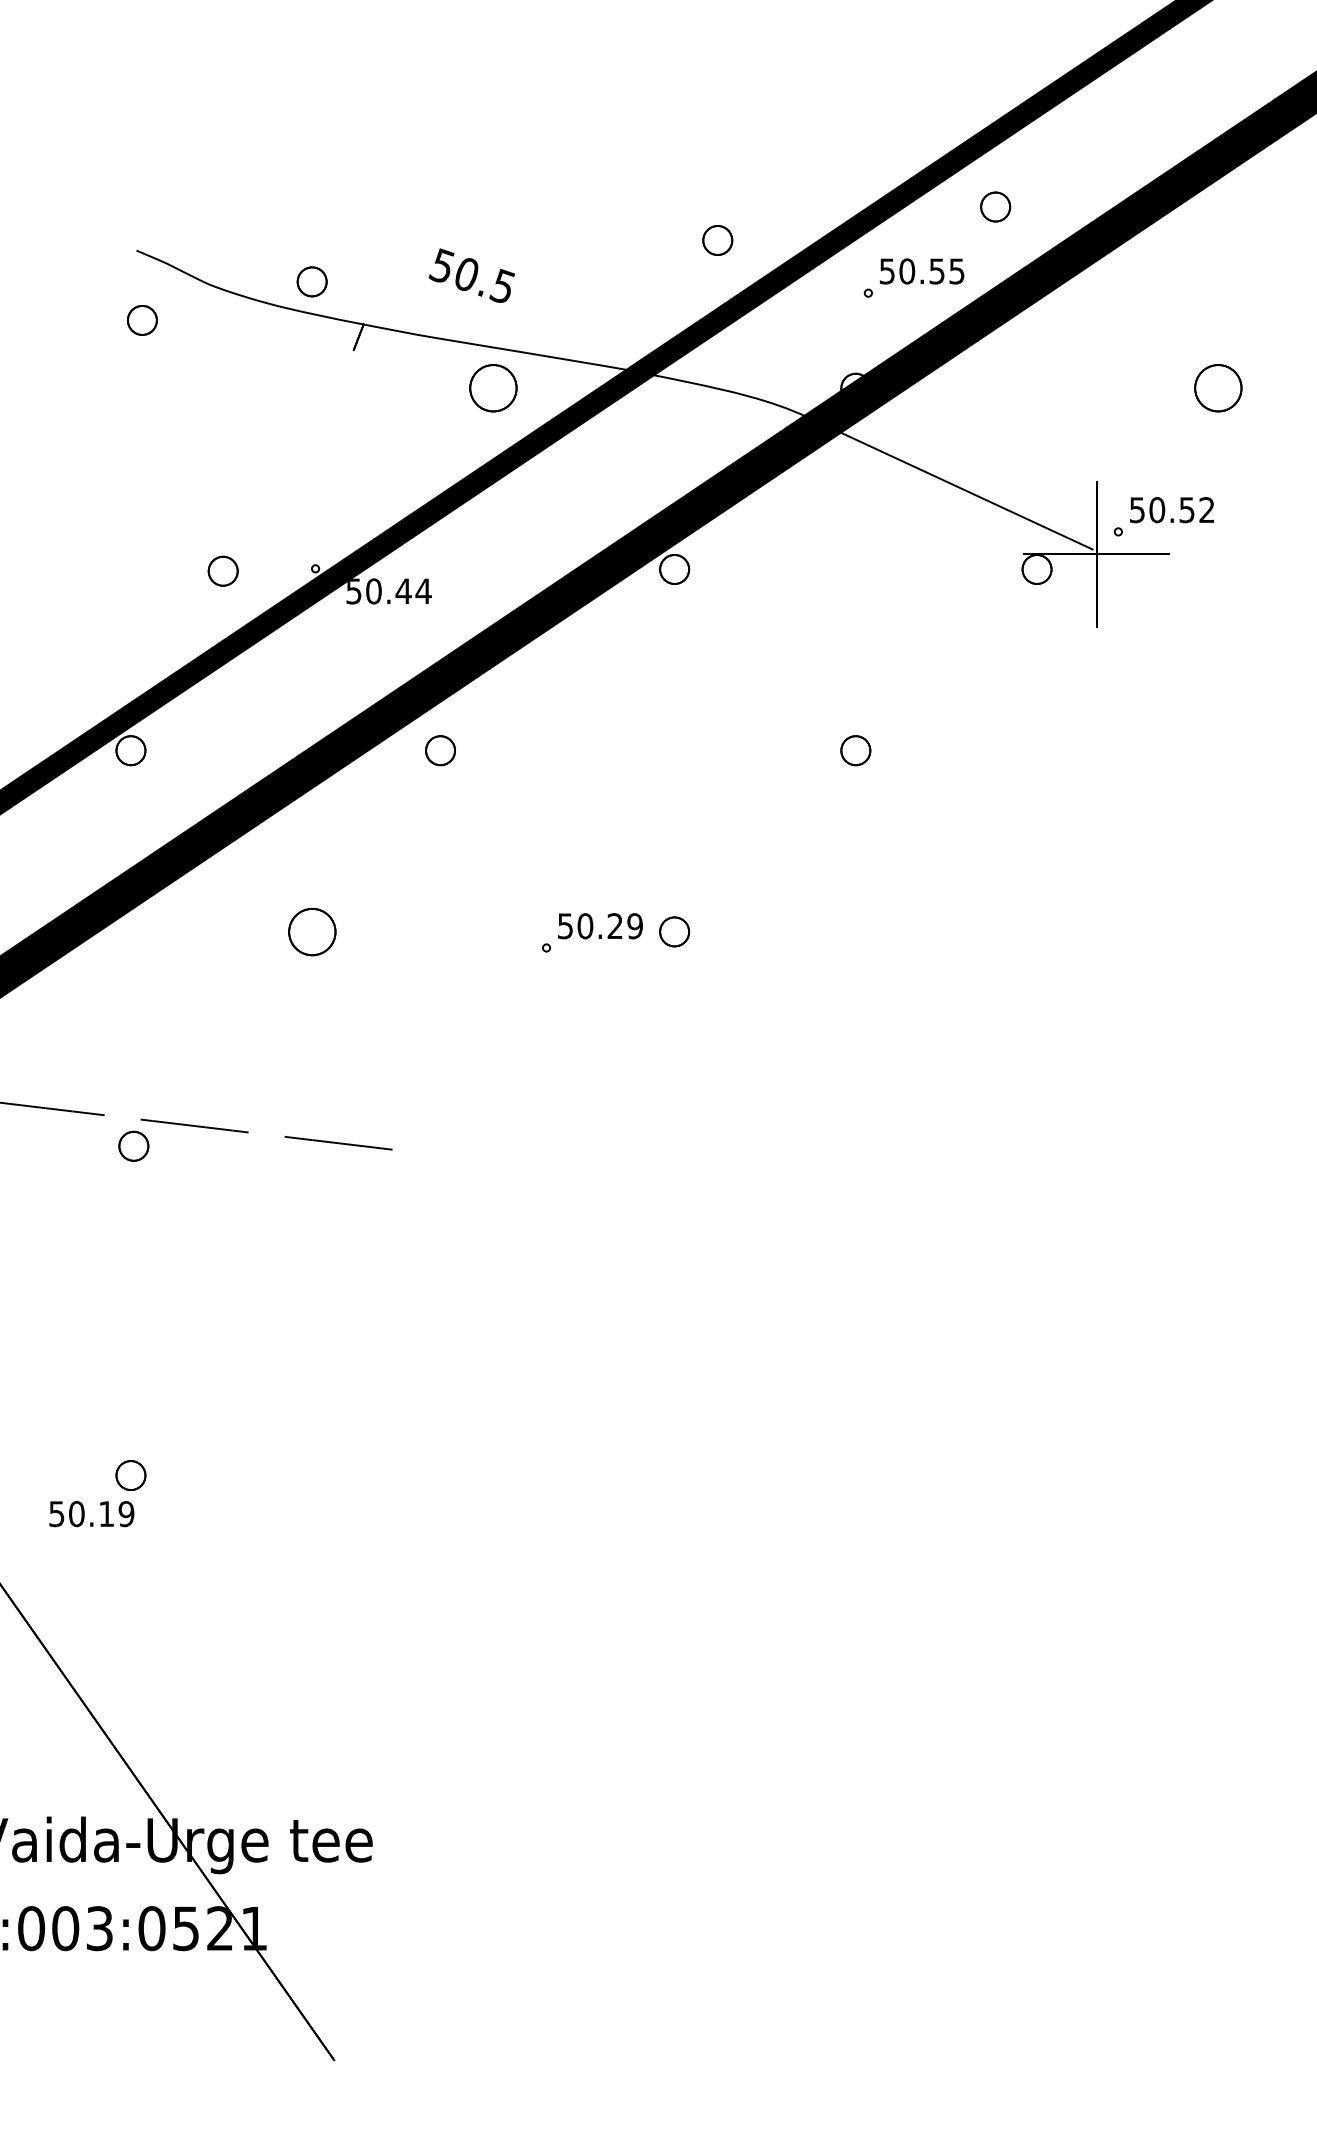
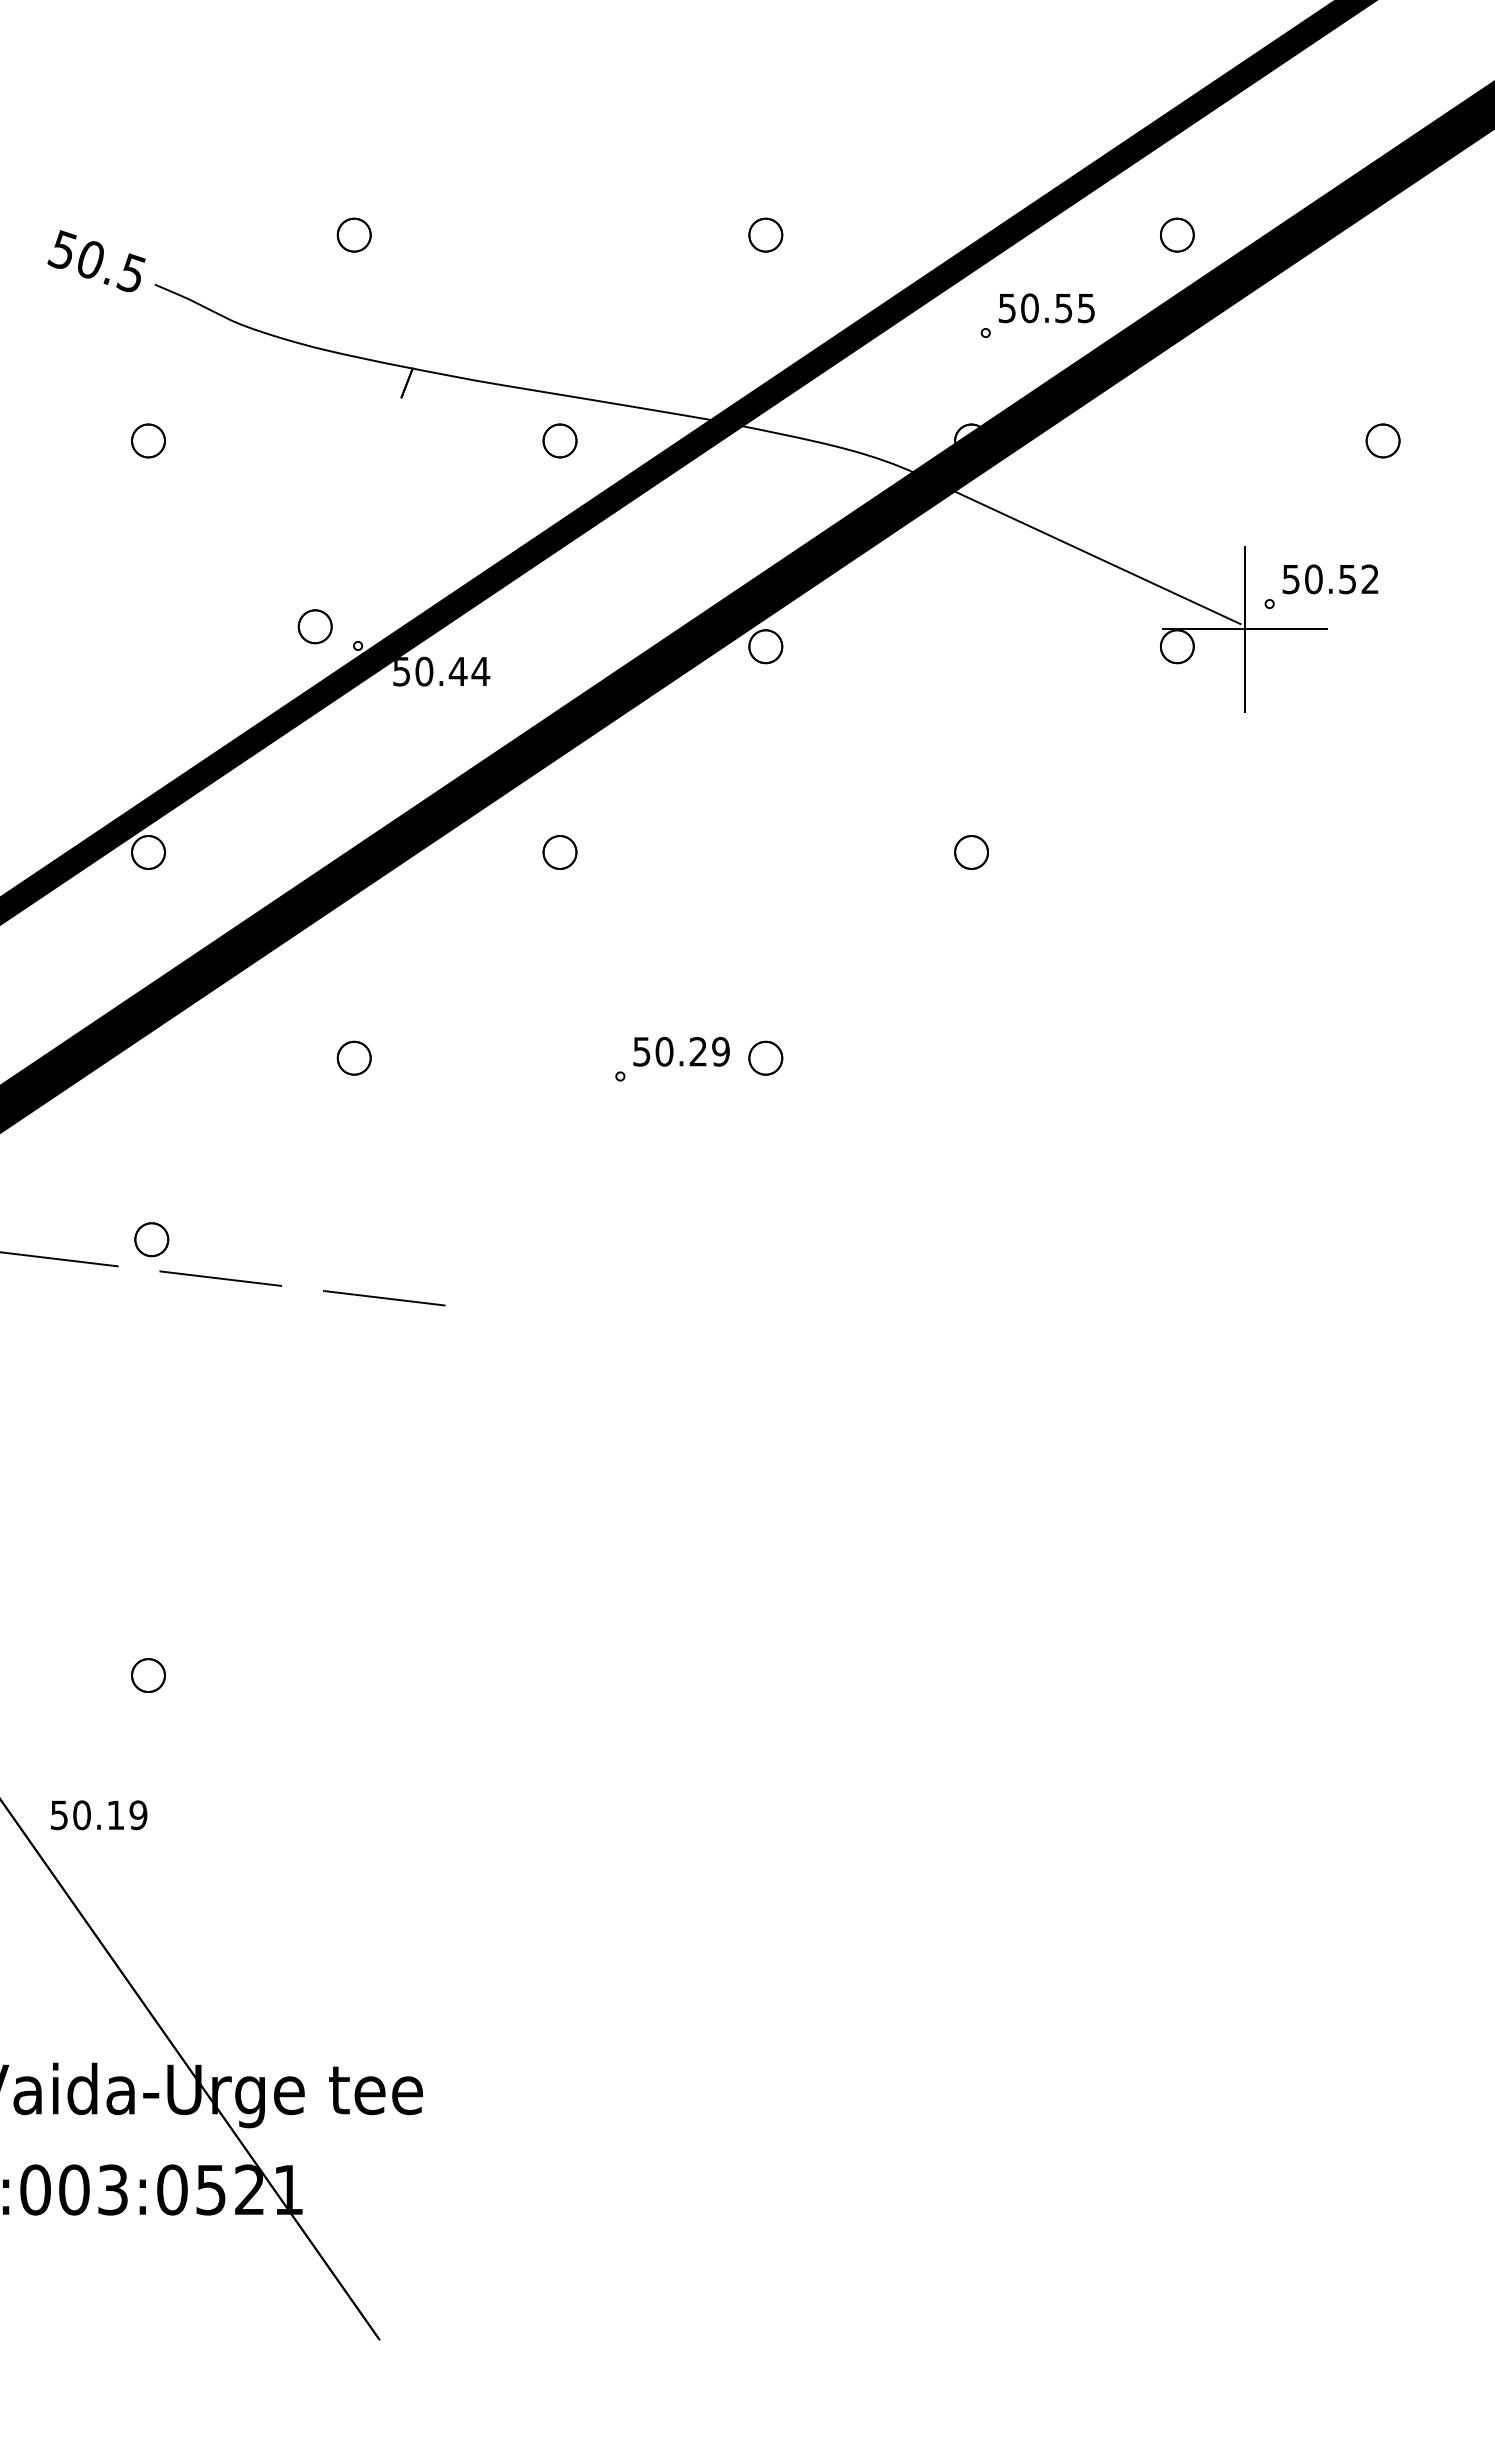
part: (995, 206) -> (1177, 234), moved
part: (717, 239) -> (765, 234), moved
text: (471, 276) -> (96, 261), moved
part: (311, 281) -> (353, 234), moved
part: (142, 320) -> (148, 440), moved
part: (492, 387) -> (559, 440), size x0.62
part: (1217, 387) -> (1382, 440), size x0.62
part: (222, 571) -> (314, 626), moved
part: (440, 750) -> (559, 852), moved
part: (311, 931) -> (353, 1057), size x0.62
part: (133, 1146) -> (151, 1239), moved
text: (92, 1514) -> (99, 1815), moved

